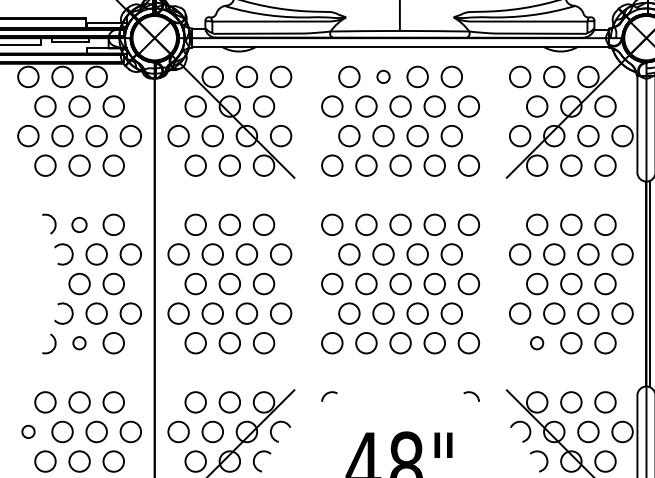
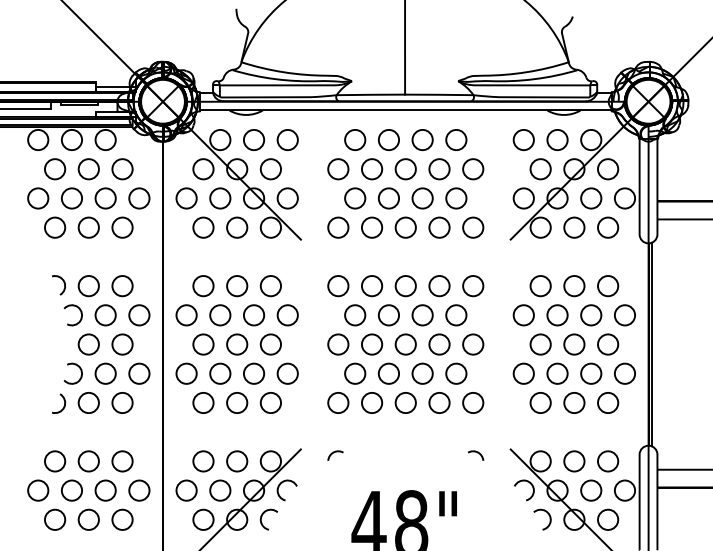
circle: (383, 76) -> (388, 139), size x1.67
circle: (79, 225) -> (88, 286), size x1.43
circle: (79, 342) -> (88, 402), size x1.67
circle: (537, 342) -> (540, 402), size x1.67
circle: (28, 431) -> (38, 490), size x1.67

